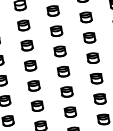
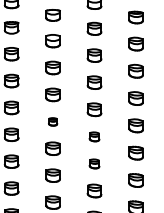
part: (30, 65) -> (52, 121), size x0.6
part: (63, 71) -> (94, 136), size x0.7
part: (66, 91) -> (94, 163), size x0.7

